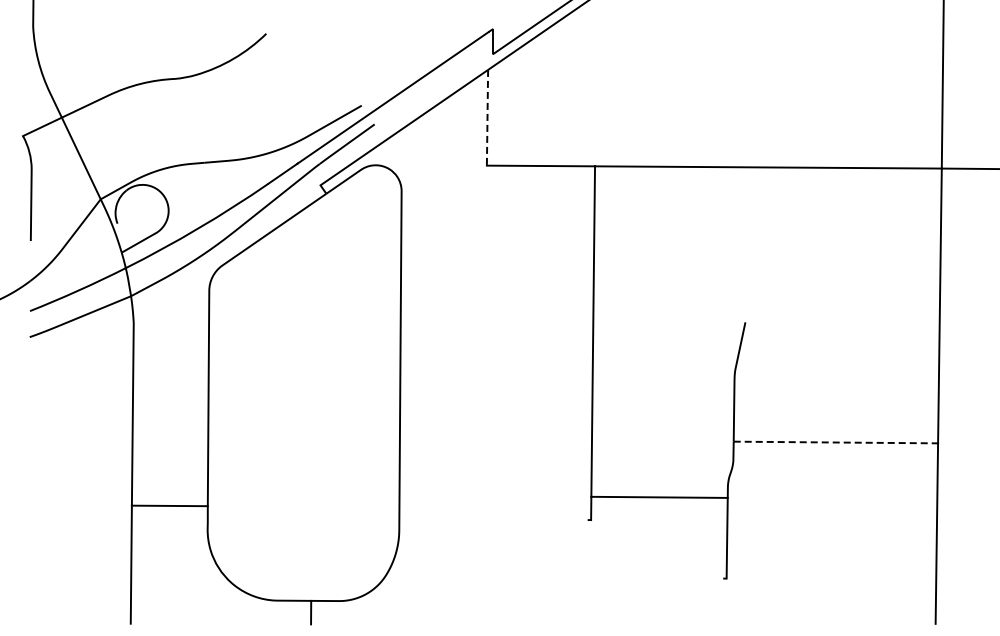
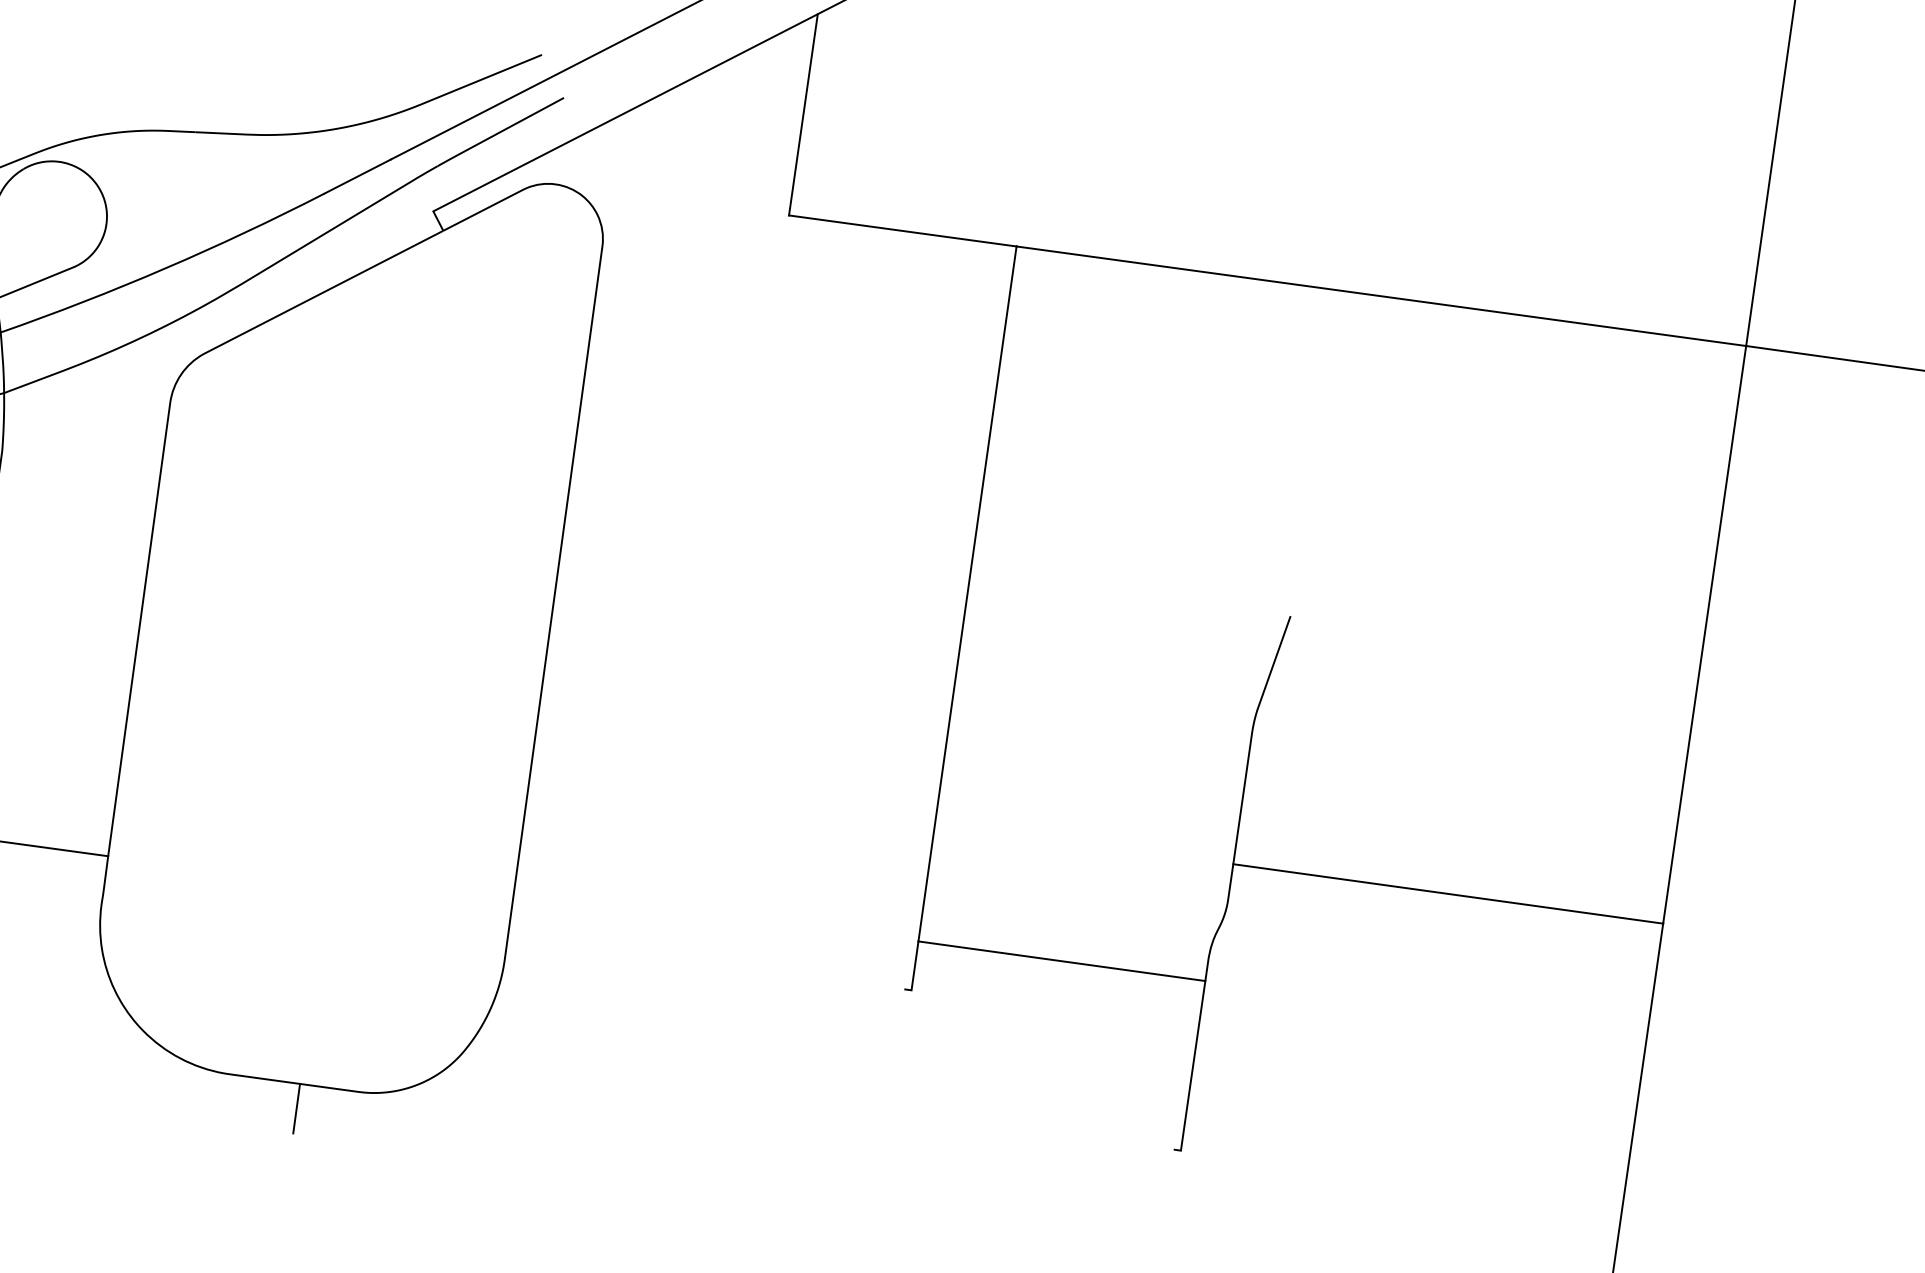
line: (487, 117) -> (803, 114), dashed -> solid
line: (836, 442) -> (1449, 894), dashed -> solid

